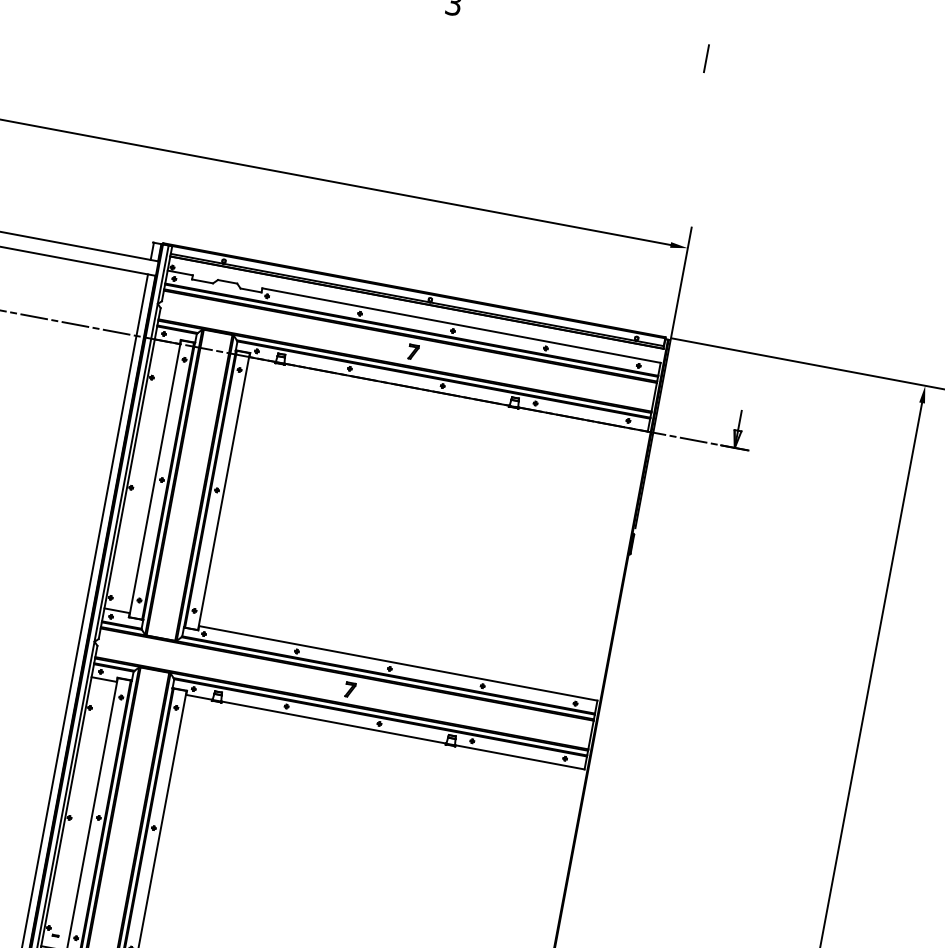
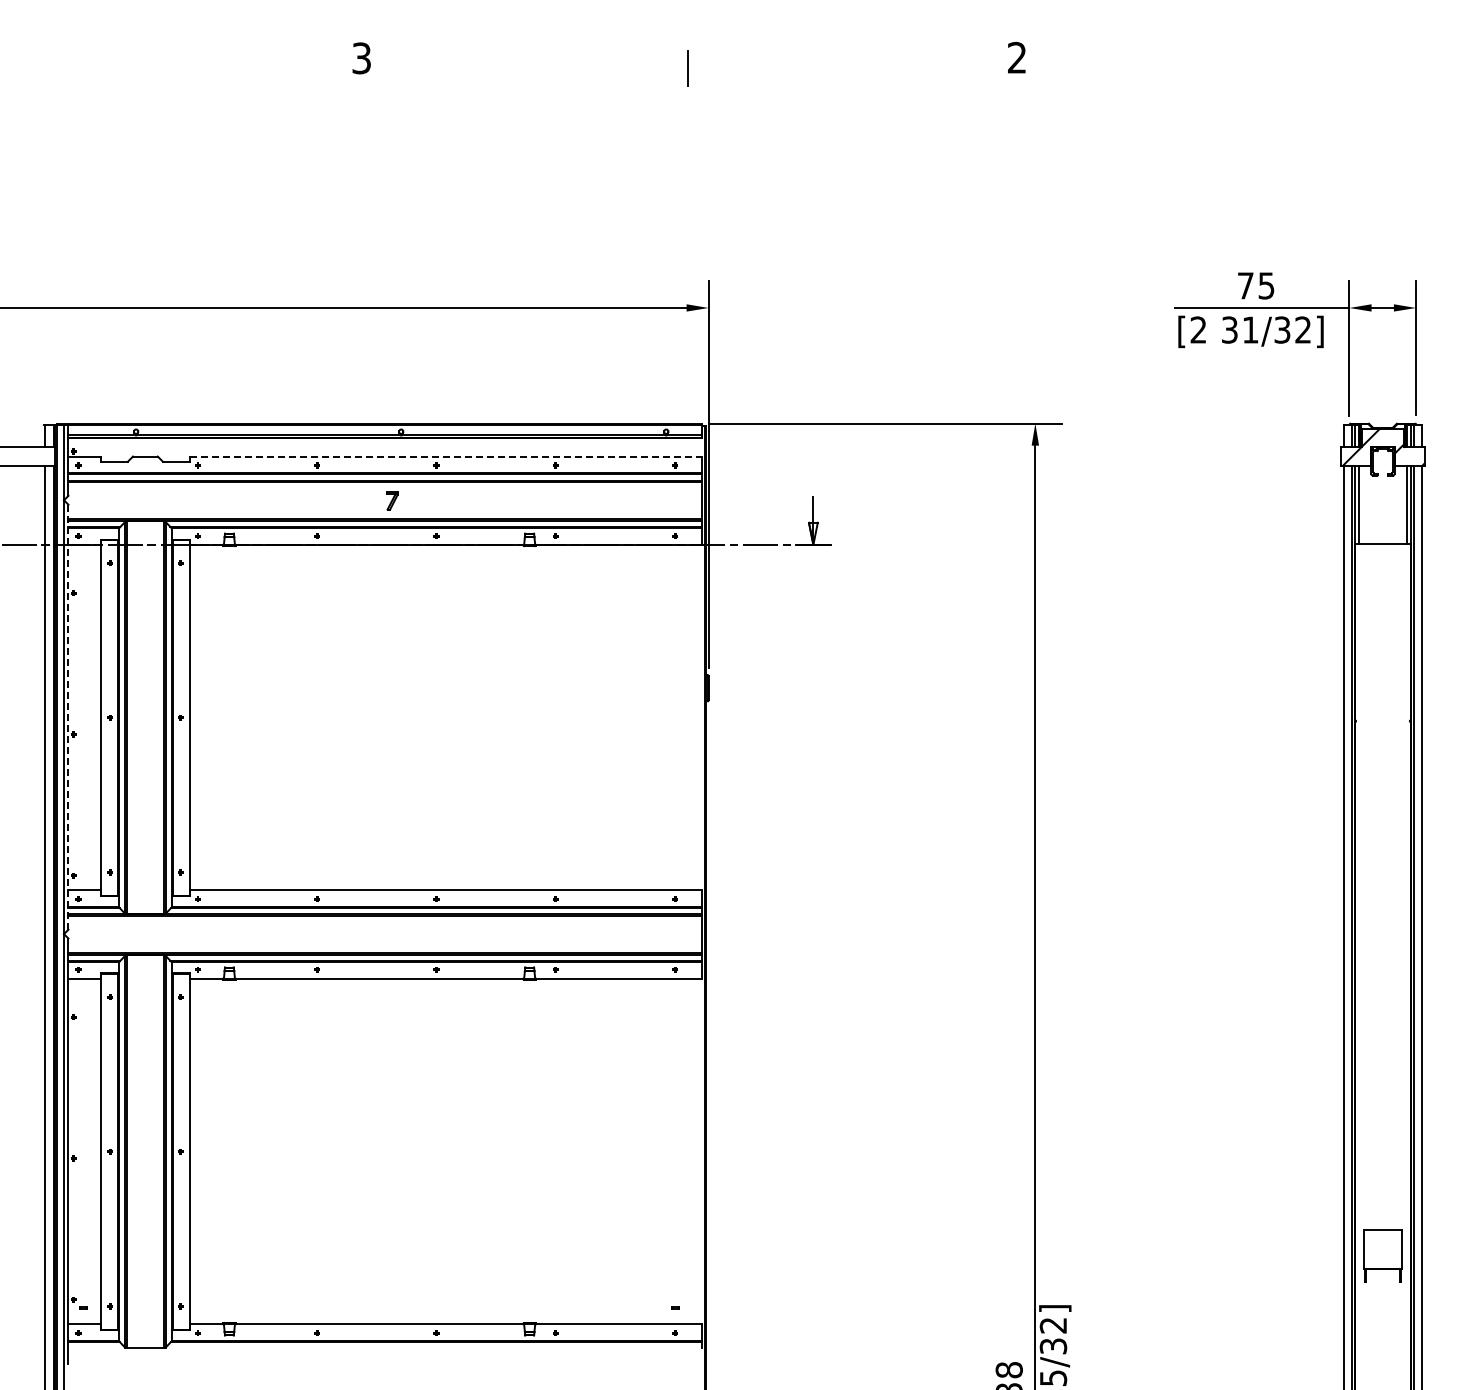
line: (461, 325) -> (445, 456), solid -> dashed
line: (129, 473) -> (68, 717), solid -> dashed
part: (350, 689) -> (392, 934), removed

